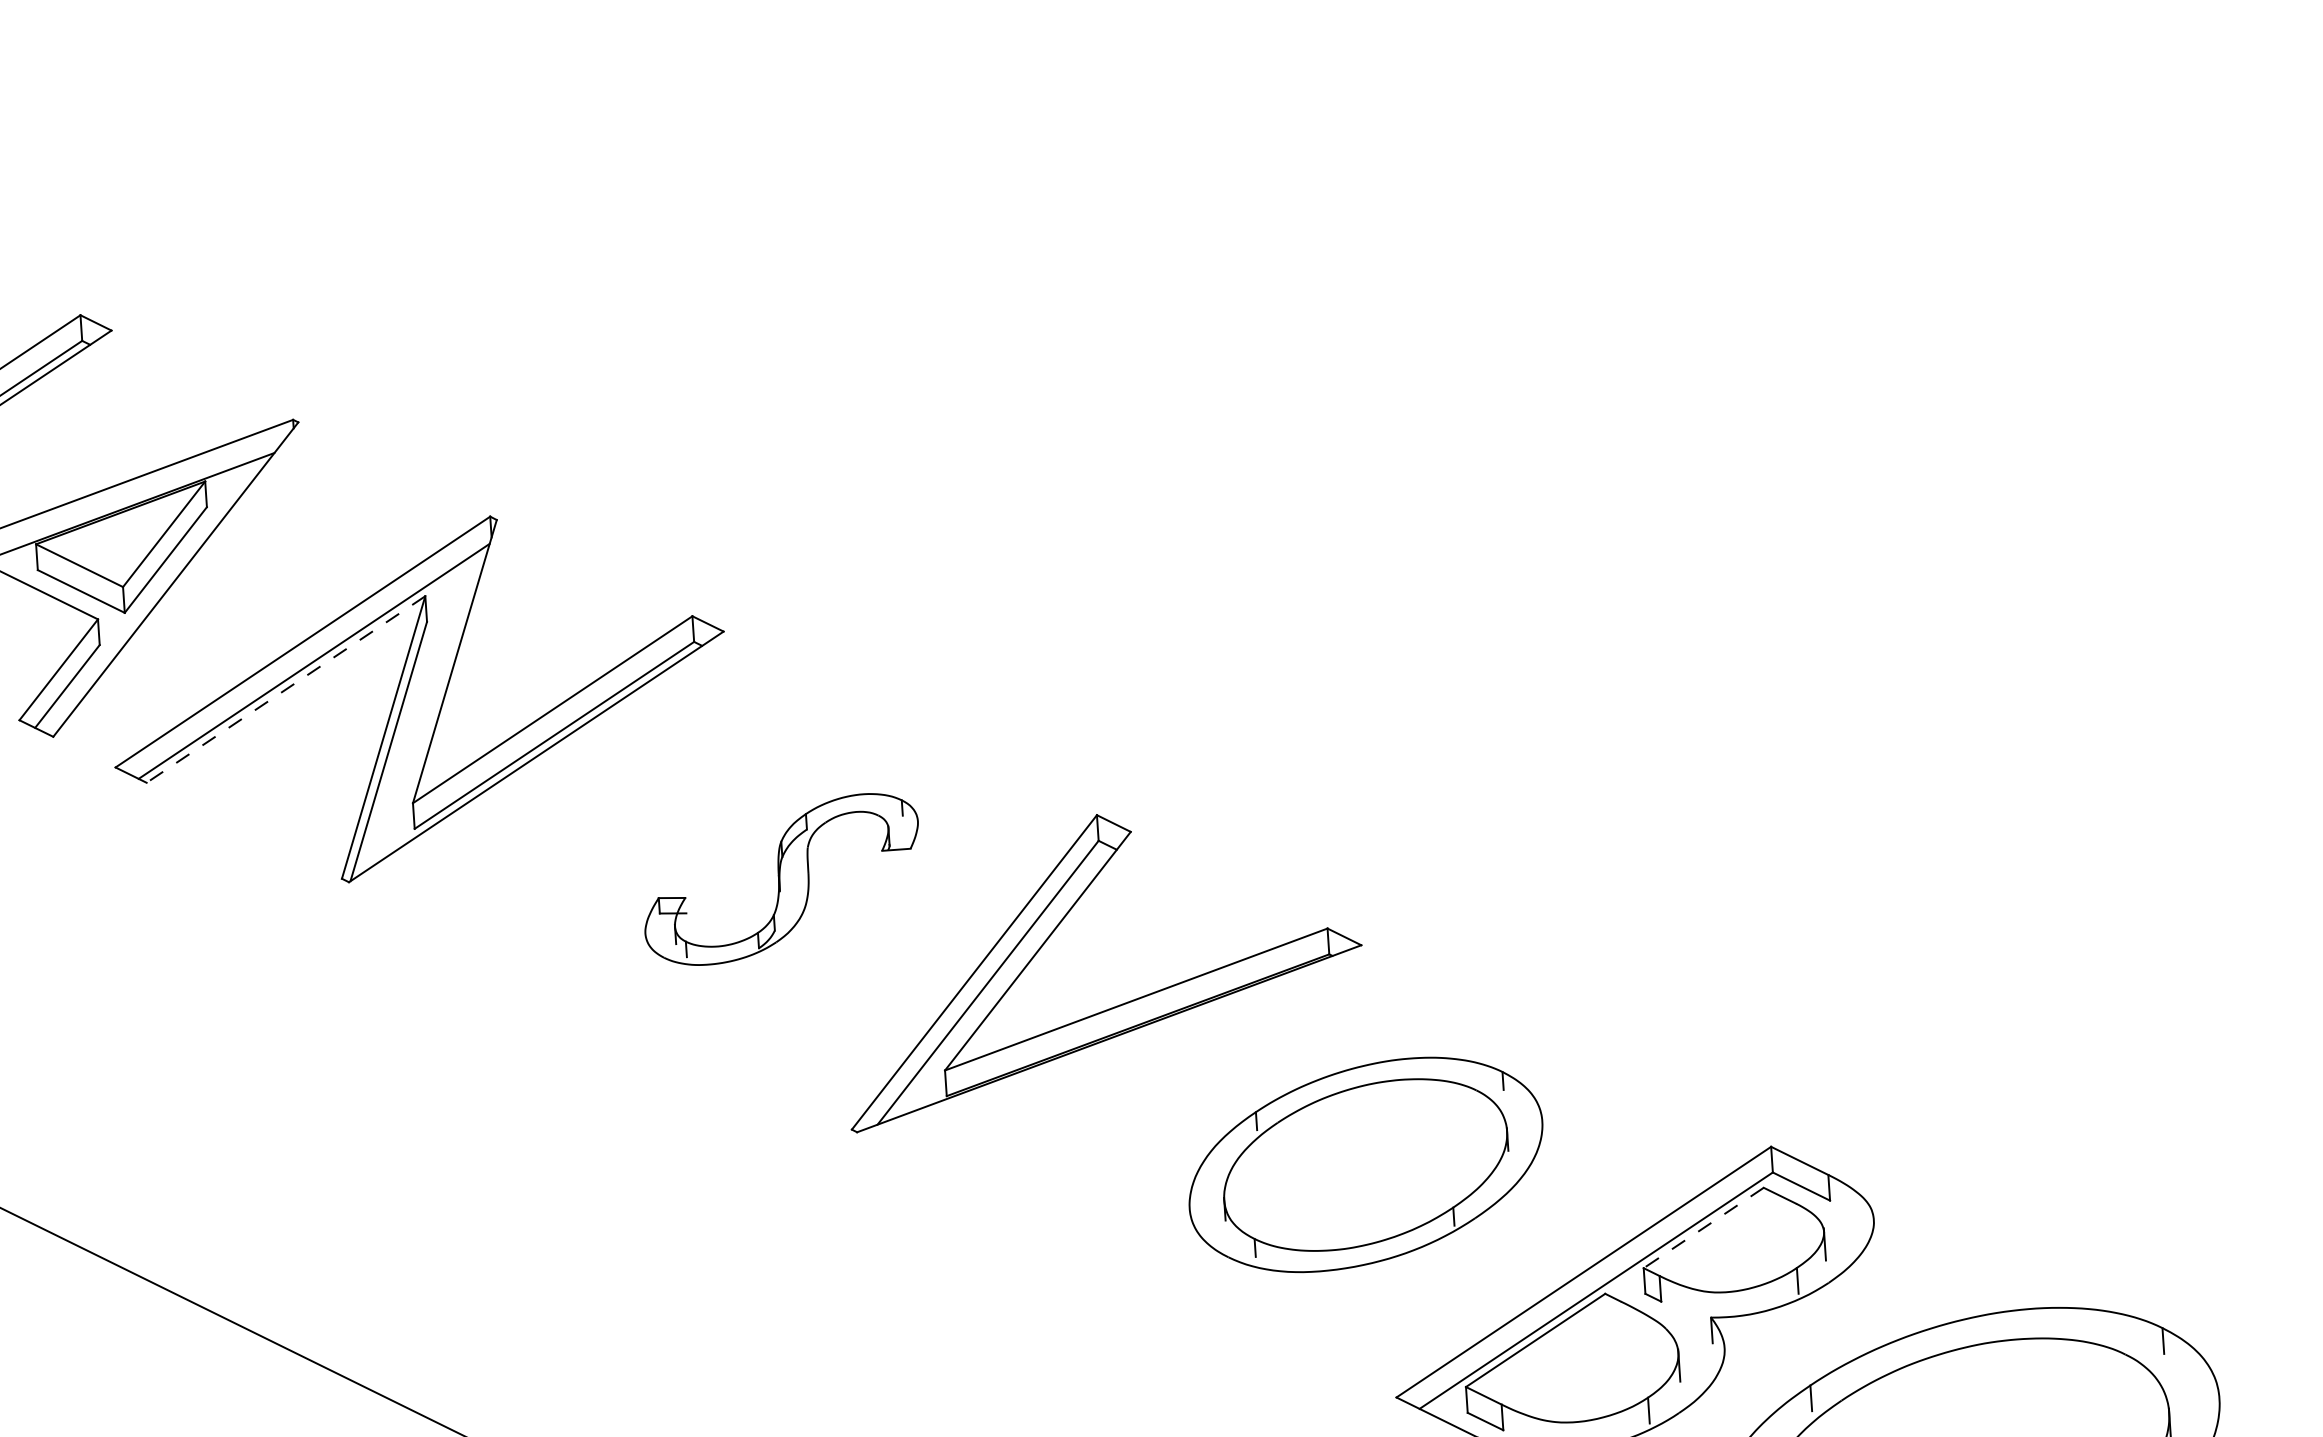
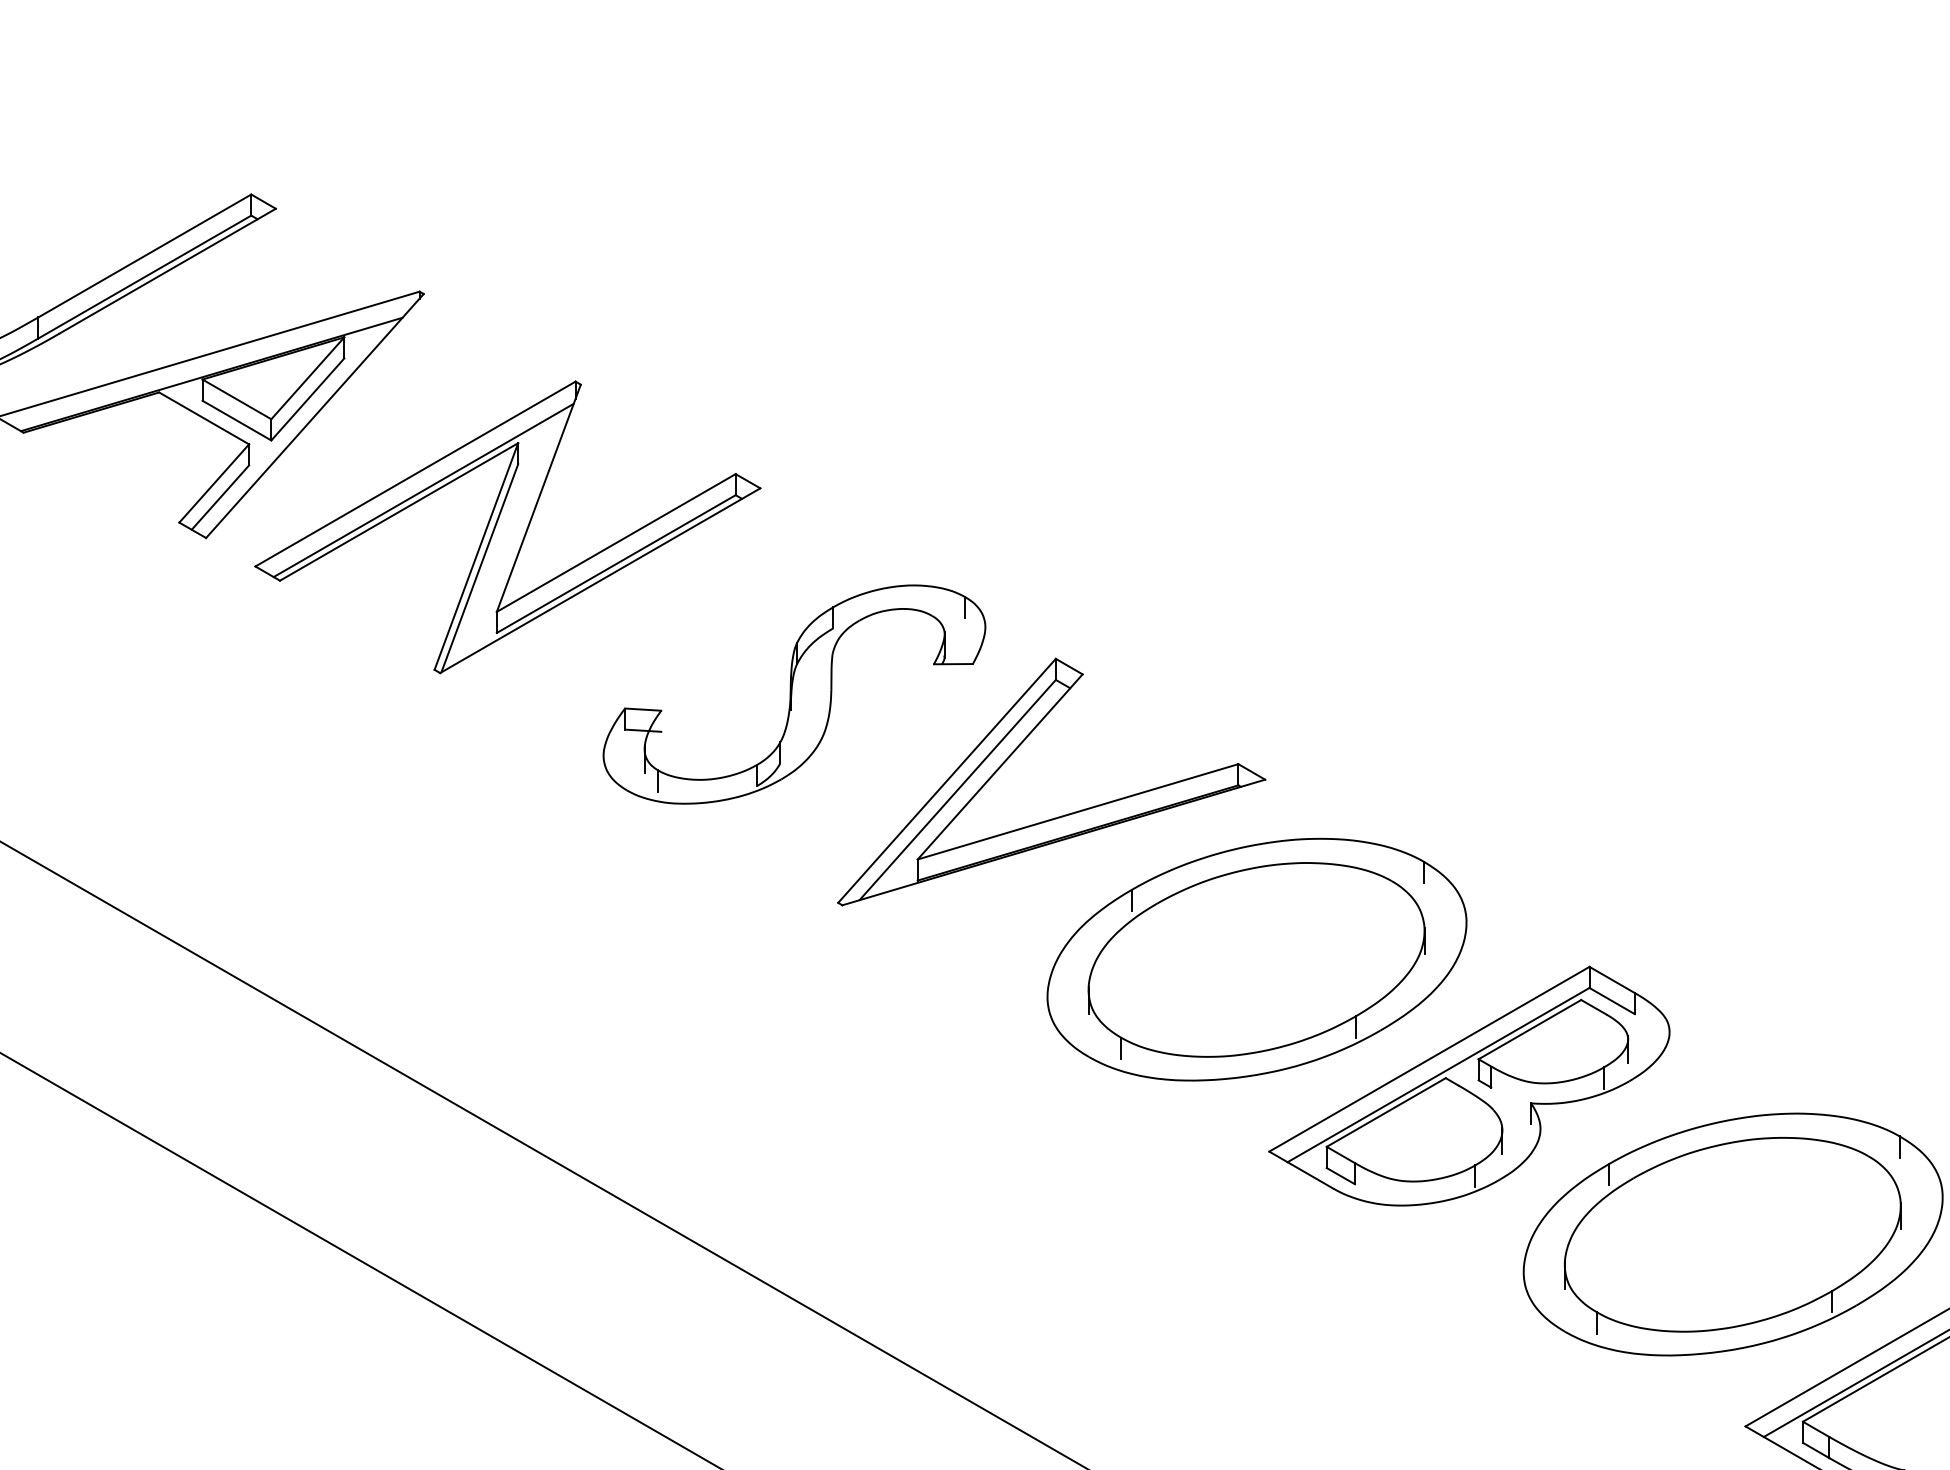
line: (286, 688) -> (399, 511), dashed -> solid
part: (781, 879) -> (794, 694), size x1.67
part: (1365, 1164) -> (1256, 959), size x1.43
line: (1703, 1227) -> (1529, 1029), dashed -> solid

